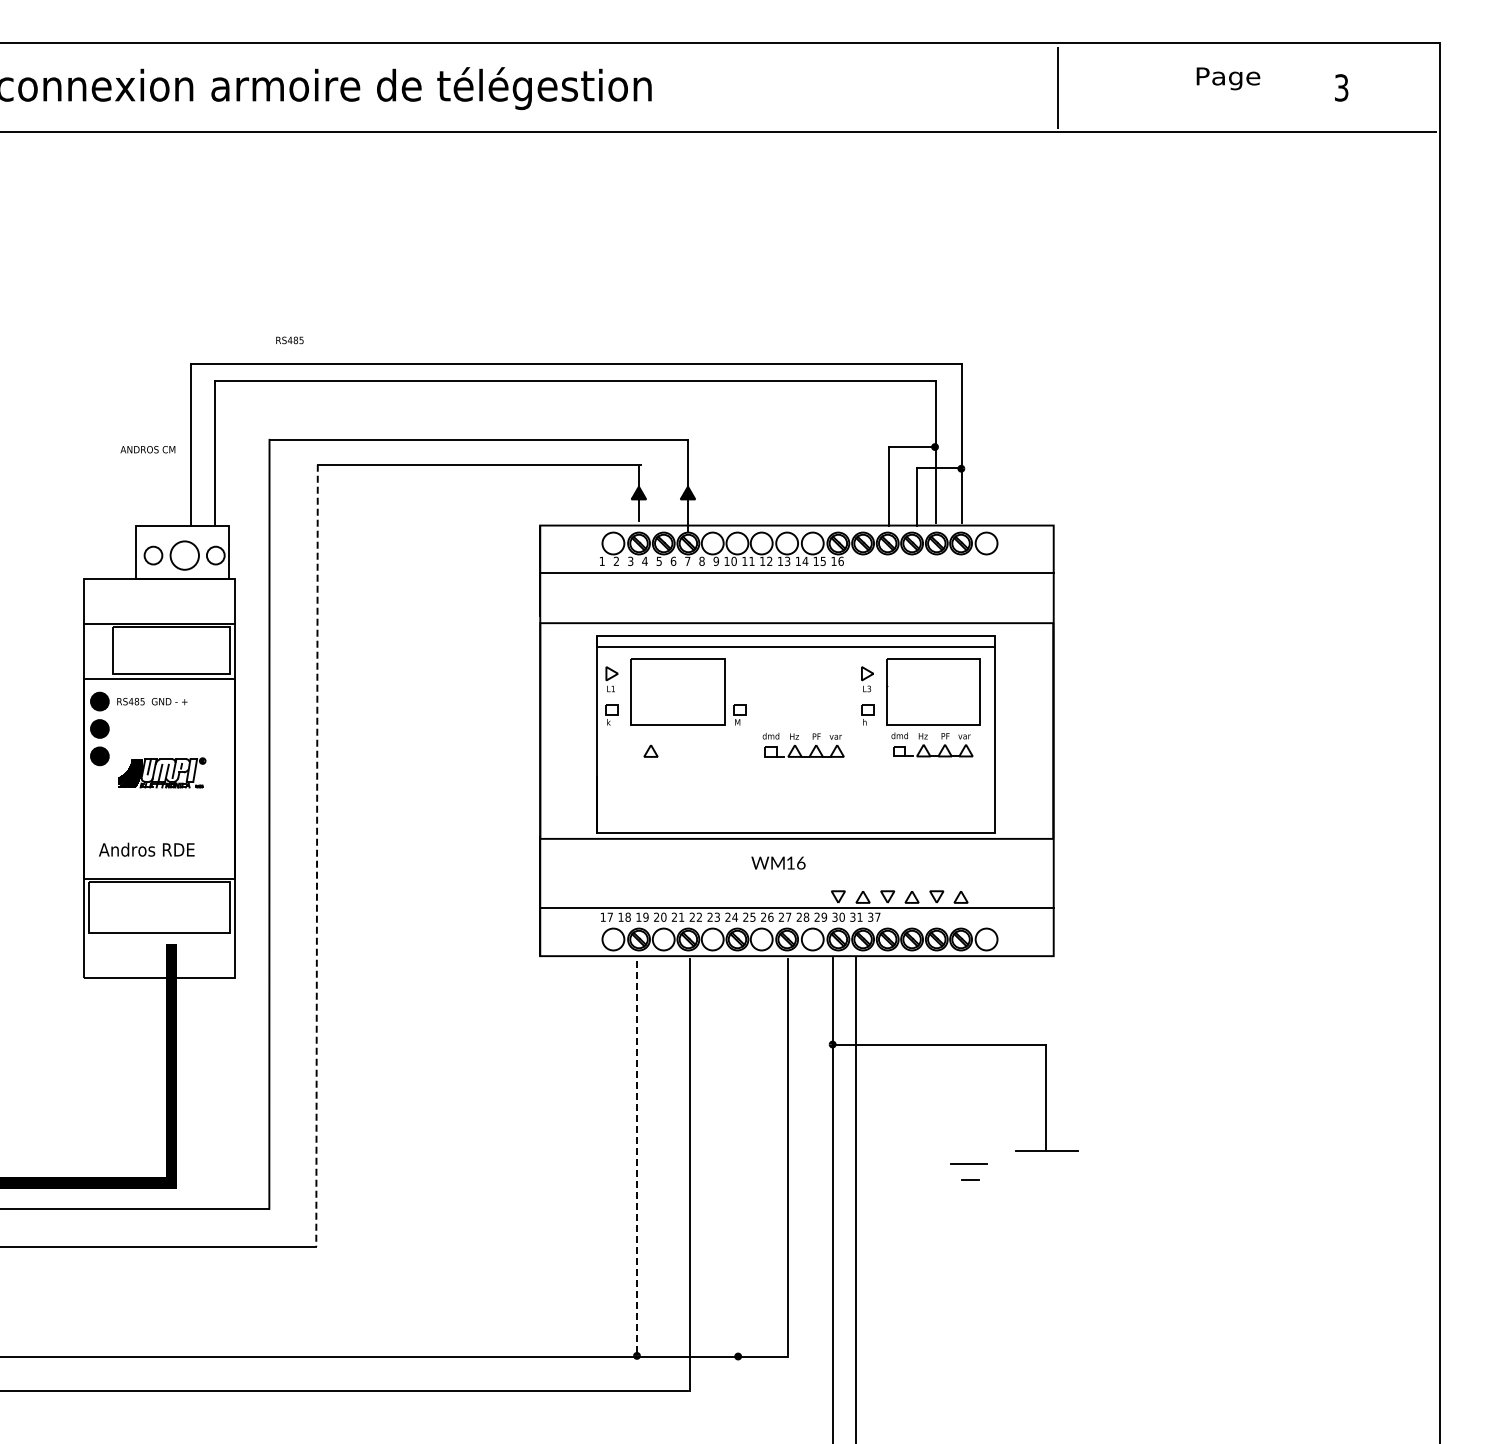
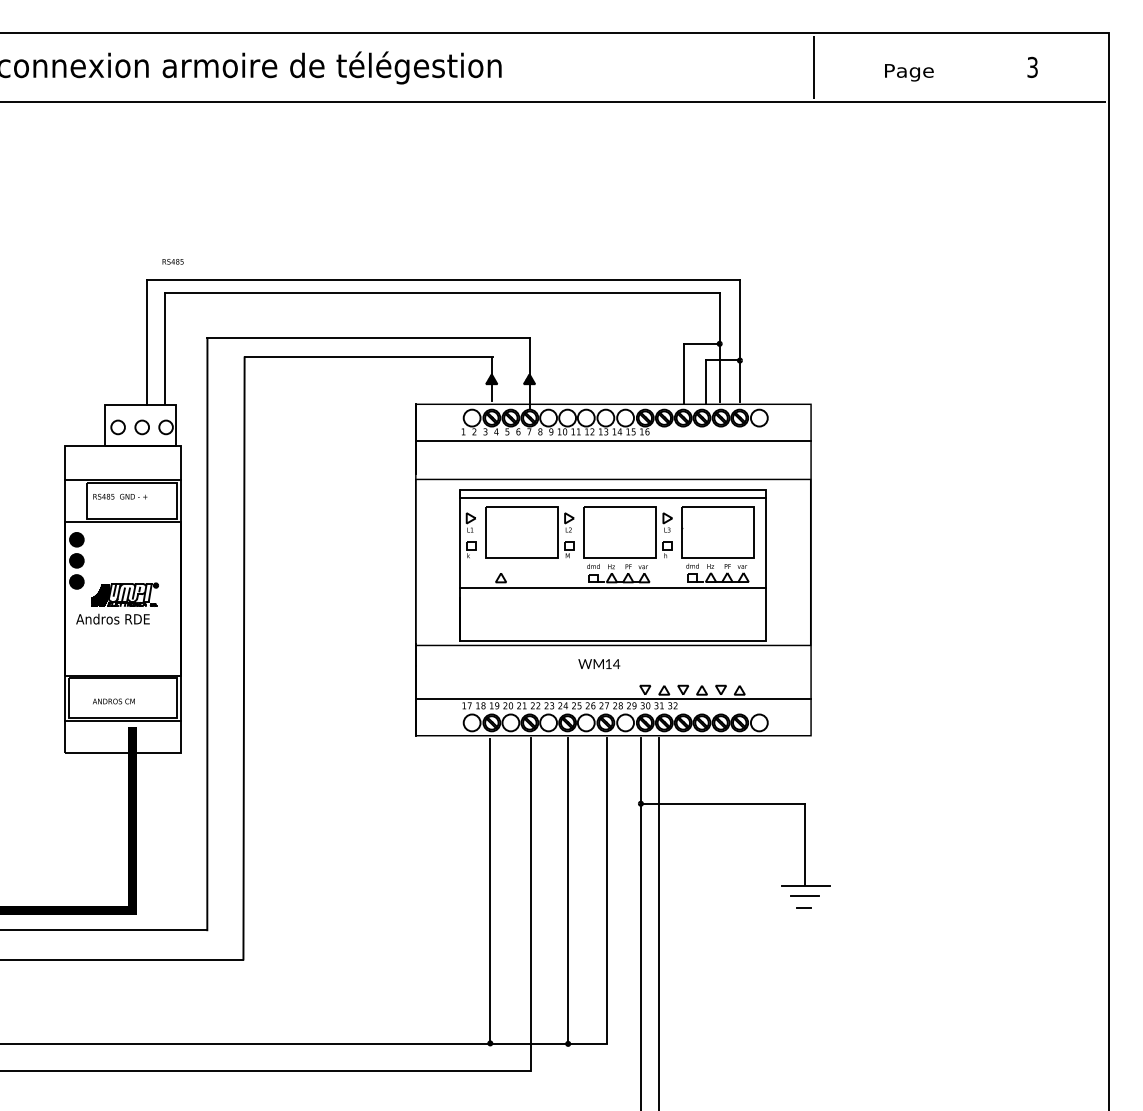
text: (1228, 78) -> (909, 72), moved
text: (289, 340) -> (172, 261), moved
text: (147, 449) -> (113, 701), moved
circle: (184, 555) -> (142, 427), size x0.62
part: (739, 678) -> (569, 522), added
part: (805, 691) -> (619, 532), added
text: (152, 701) -> (120, 496), moved
line: (795, 764) -> (612, 588), added
text: (146, 849) -> (112, 619), moved
line: (317, 856) -> (244, 659), dashed -> solid
text: (800, 863) -> (616, 664), 16 -> 14
text: (877, 916) -> (675, 705), 37 -> 32
line: (159, 937) -> (122, 721), added
line: (737, 1157) -> (567, 890), added
line: (636, 1159) -> (489, 892), dashed -> solid
line: (968, 1163) -> (804, 895), moved
line: (970, 1179) -> (803, 907), moved

